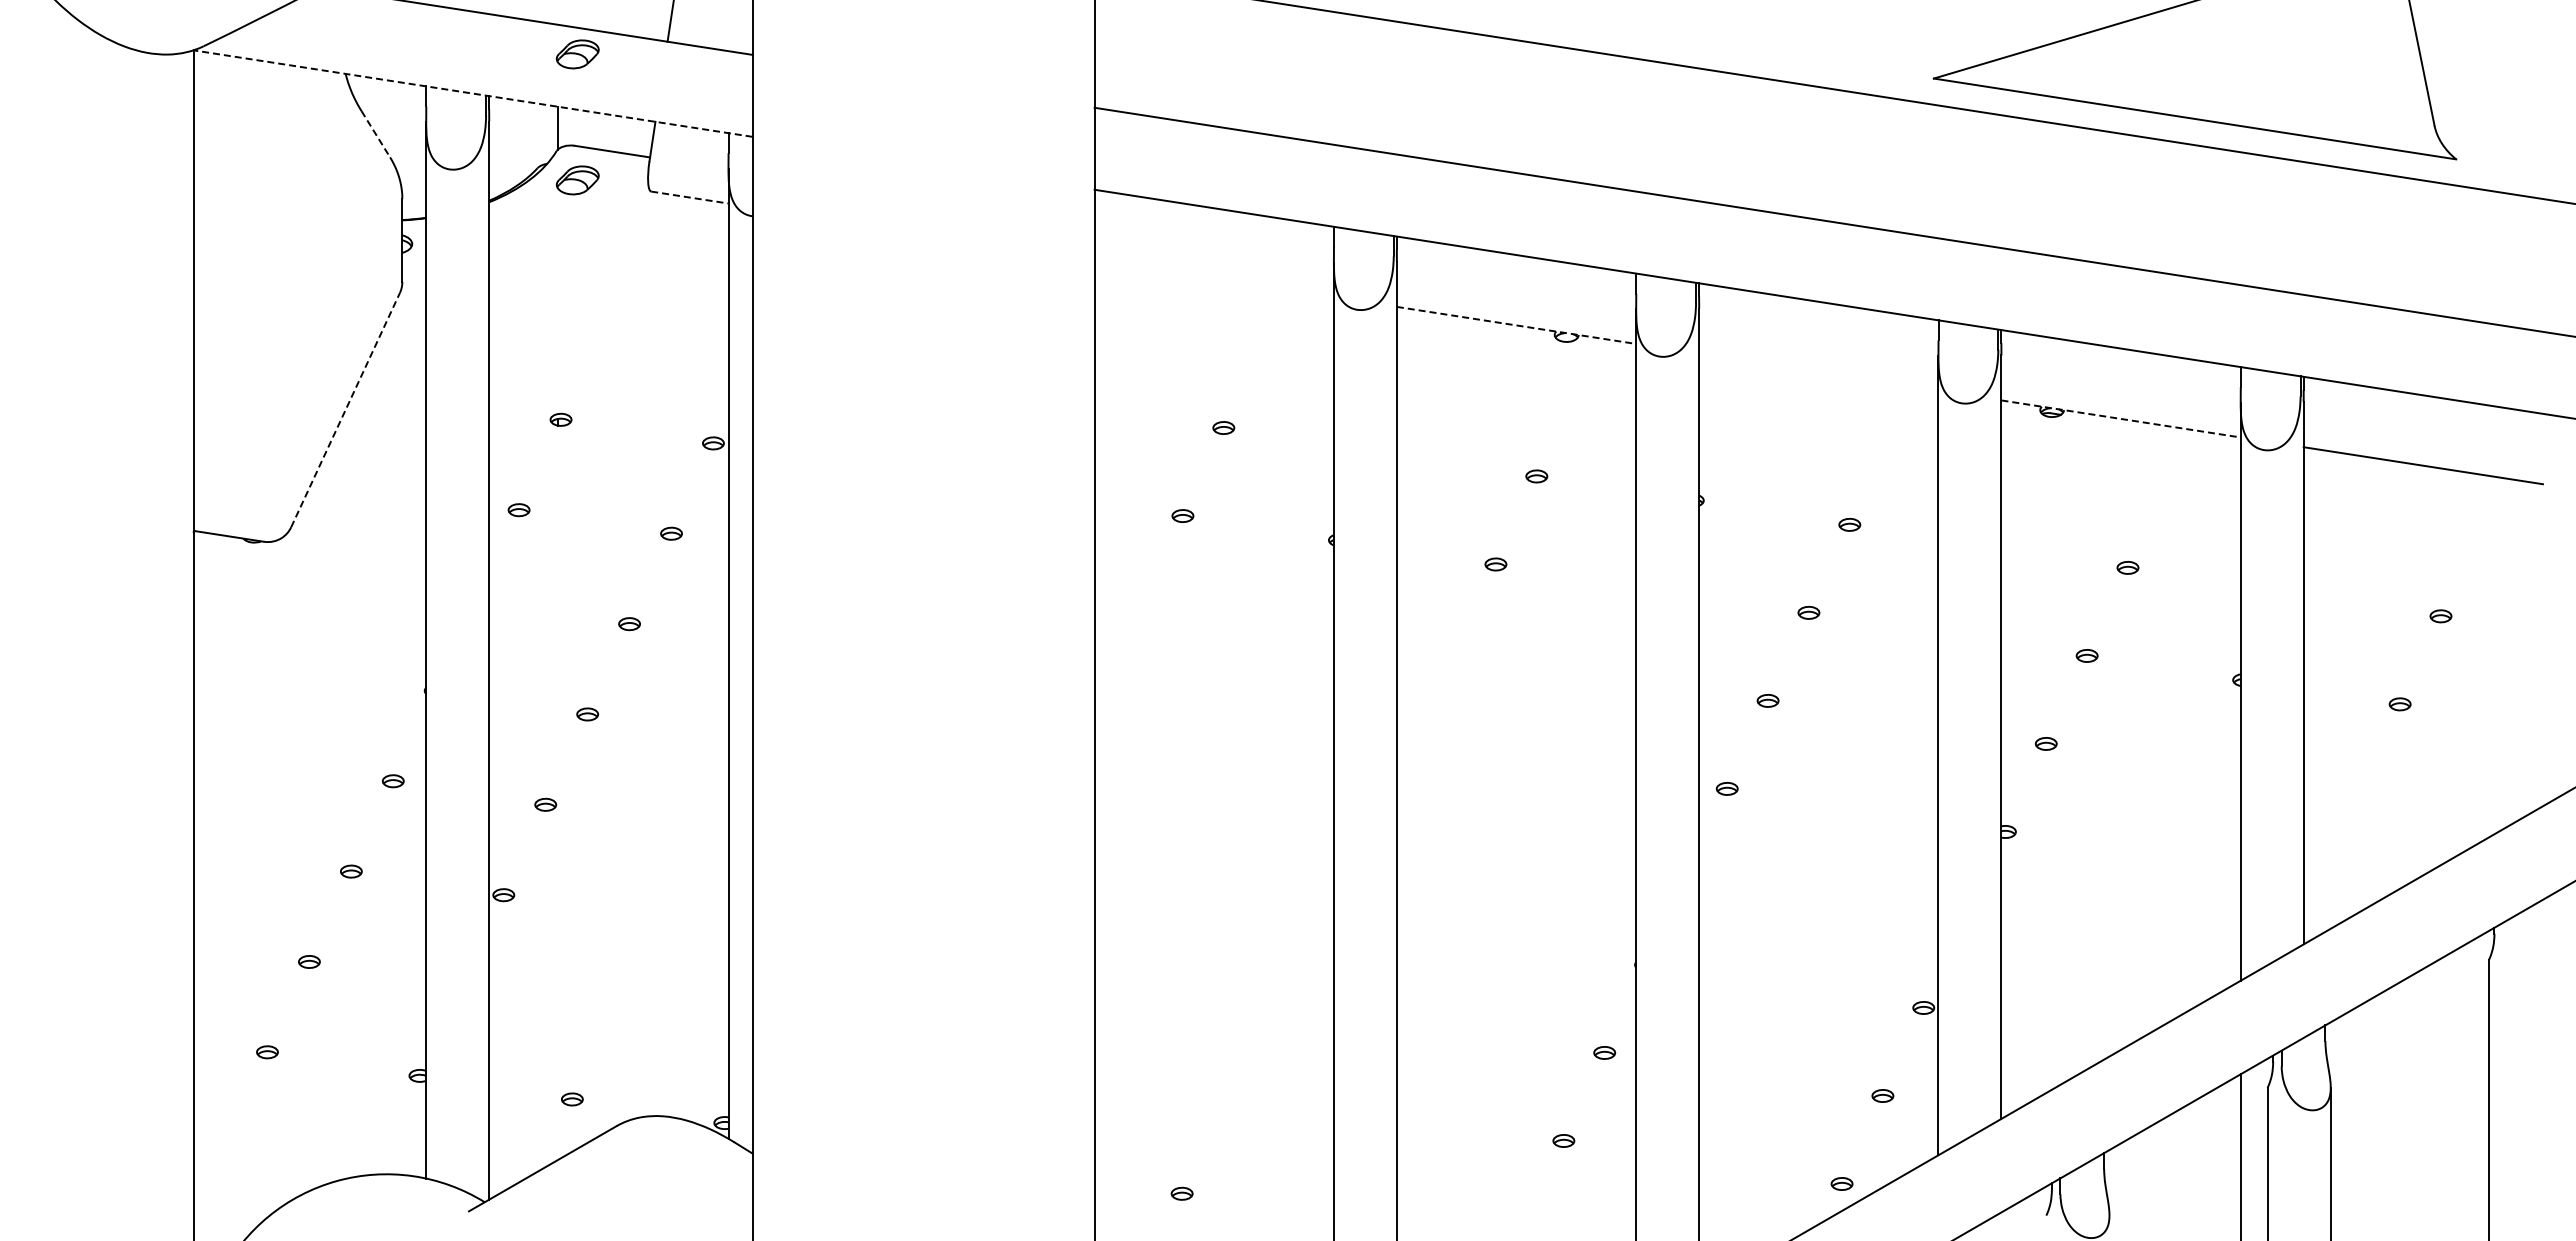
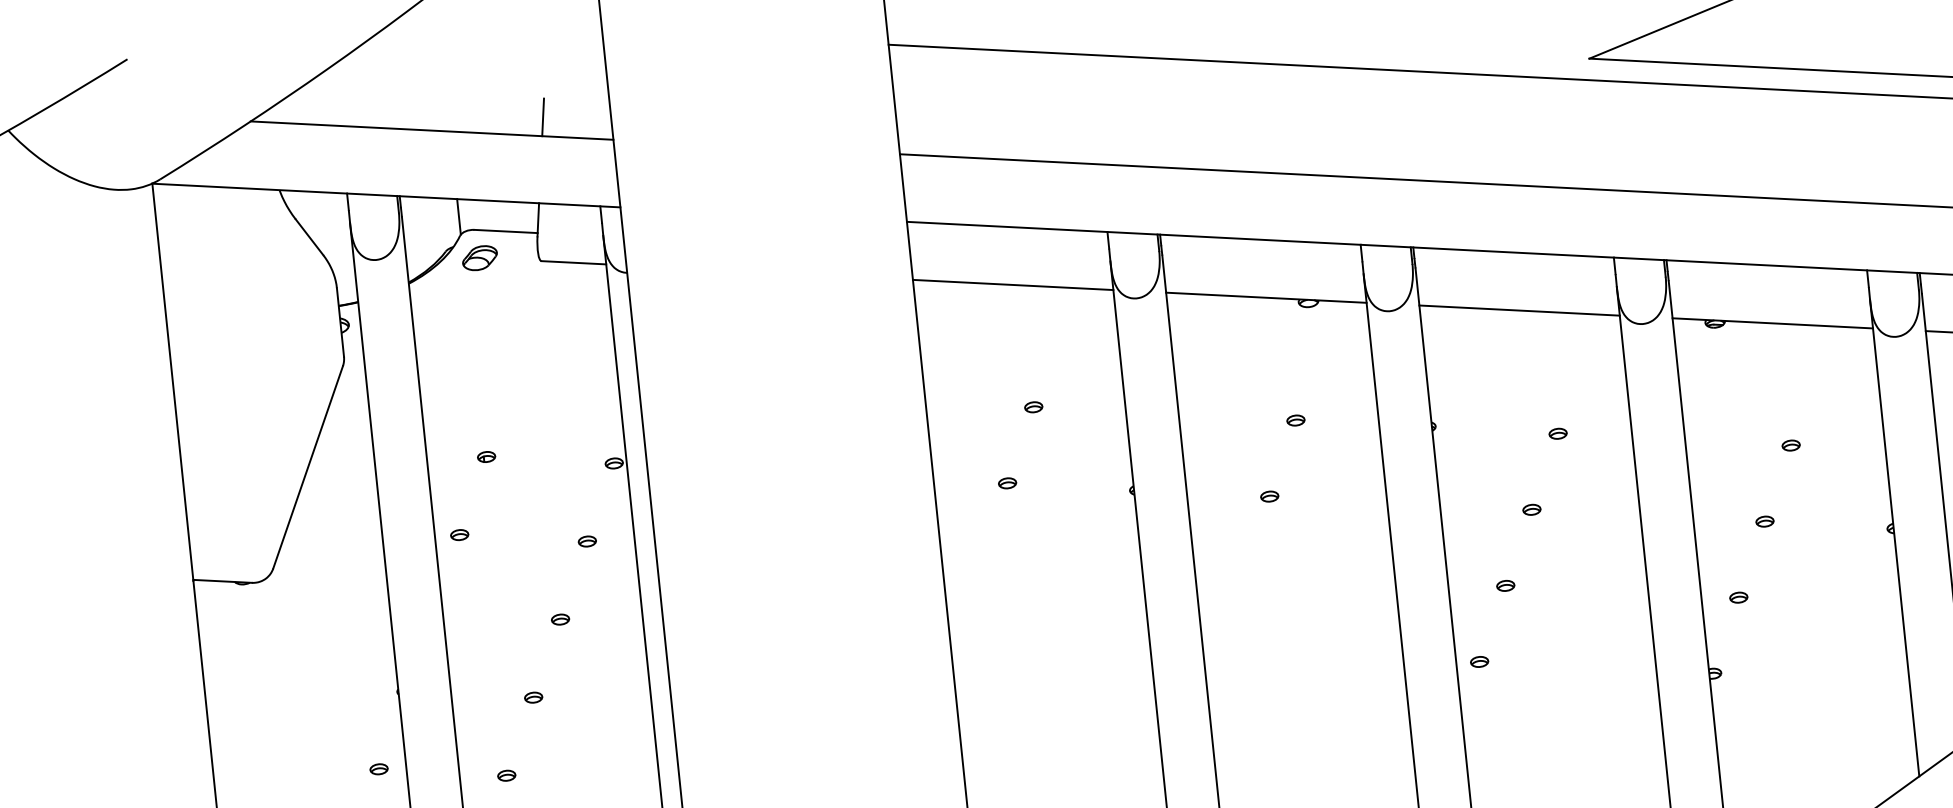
part: (577, 54) -> (469, 154), removed
line: (473, 93) -> (386, 195), dashed -> solid
line: (376, 134) -> (310, 237), dashed -> solid
line: (690, 197) -> (574, 262), dashed -> solid
line: (1213, 278) -> (1012, 284), added
line: (1517, 325) -> (1267, 297), dashed -> solid
line: (1818, 371) -> (1519, 310), added
line: (345, 409) -> (308, 466), dashed -> solid
line: (2121, 419) -> (1773, 323), dashed -> solid

